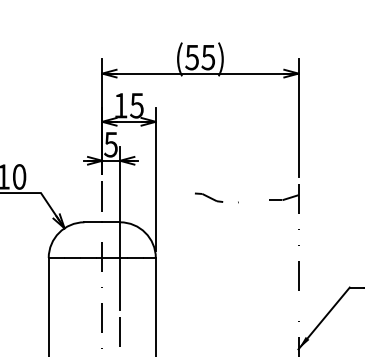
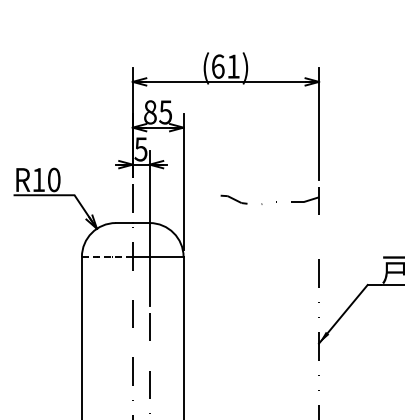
text: (199, 57) -> (225, 66), (55) -> (61)
text: (120, 105) -> (150, 112), 15 -> 85
line: (74, 257) -> (106, 256), solid -> dashed

